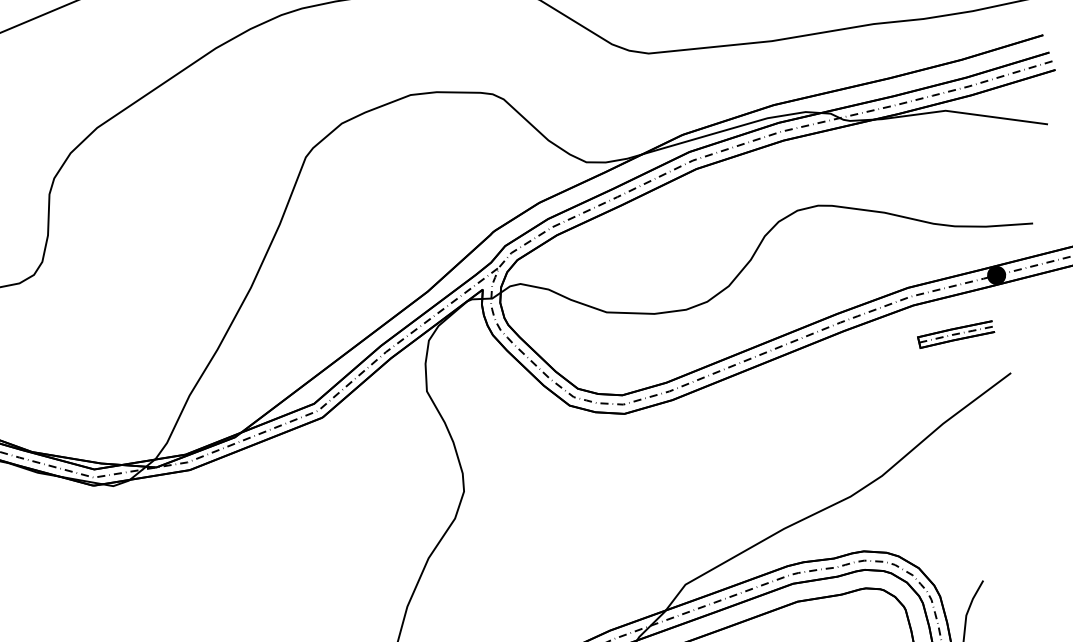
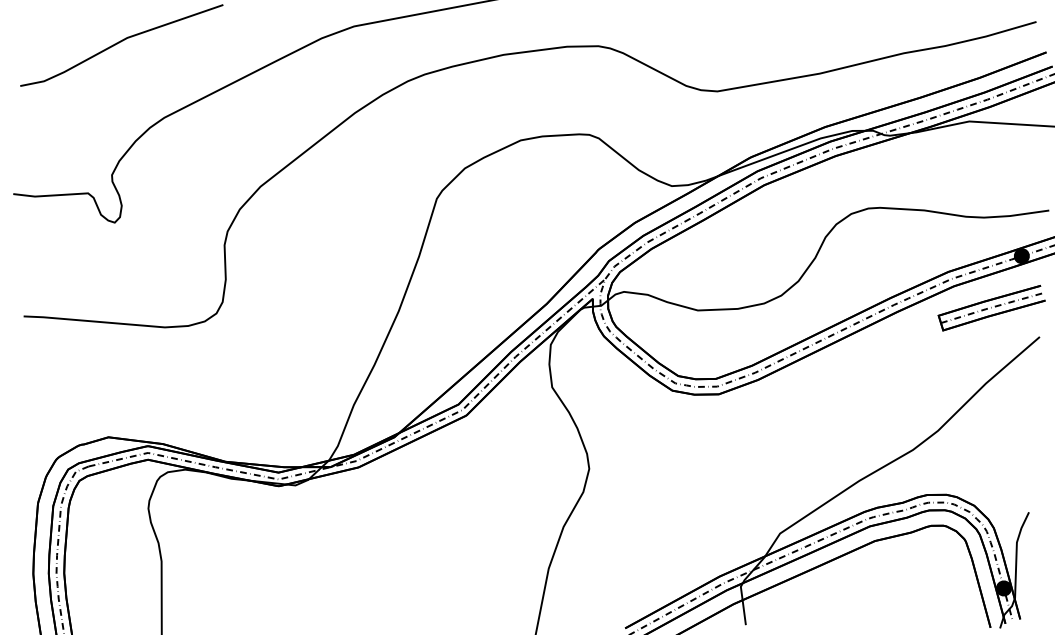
part: (956, 333) -> (991, 307), size x1.67

